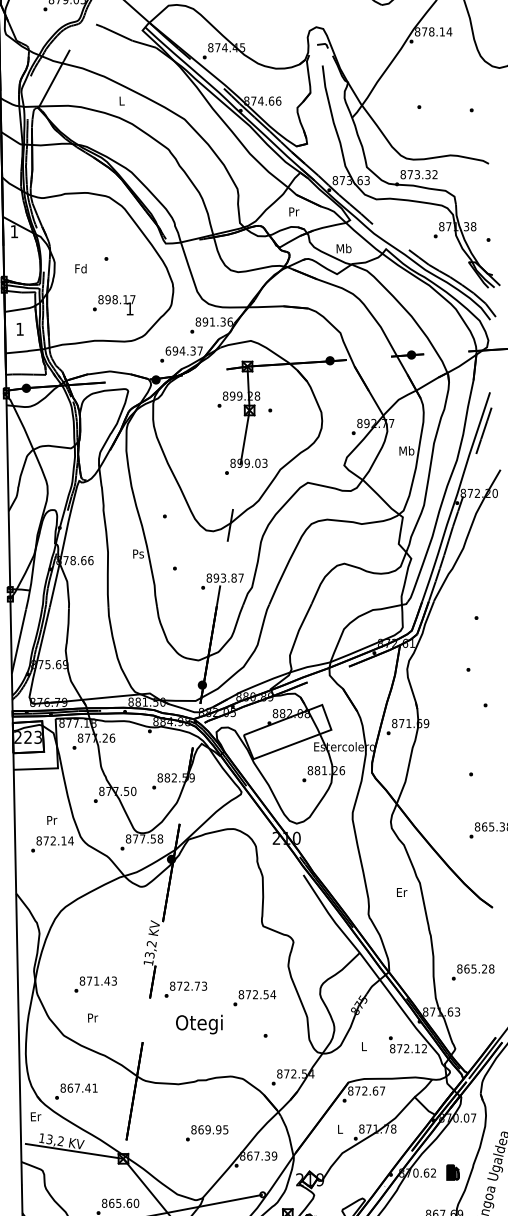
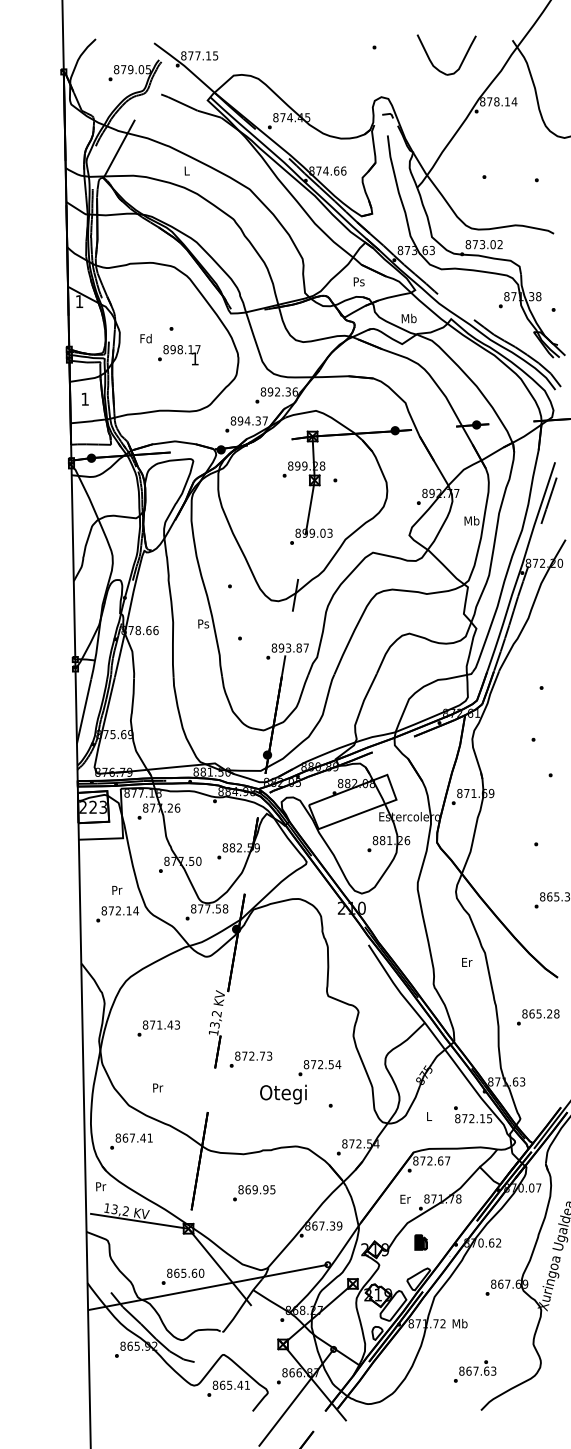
text: (427, 174) -> (492, 244), 873.32 -> 873.02
text: (293, 211) -> (358, 281), Pr -> Ps
text: (114, 305) -> (179, 355), moved
text: (212, 321) -> (277, 391), 891.36 -> 892.36
text: (168, 350) -> (233, 420), 694.37 -> 894.37
text: (473, 972) -> (538, 1017), moved
text: (95, 984) -> (158, 1028), moved
text: (199, 1024) -> (283, 1094), moved
text: (424, 1048) -> (489, 1118), 872.12 -> 872.15
text: (76, 1091) -> (131, 1141), moved
text: (35, 1116) -> (100, 1186), Er -> Pr
text: (340, 1128) -> (405, 1198), L -> Er
text: (207, 1133) -> (254, 1193), moved
part: (452, 1172) -> (420, 1242), moved

